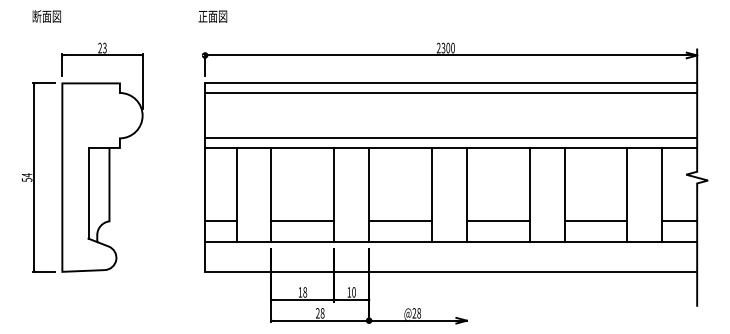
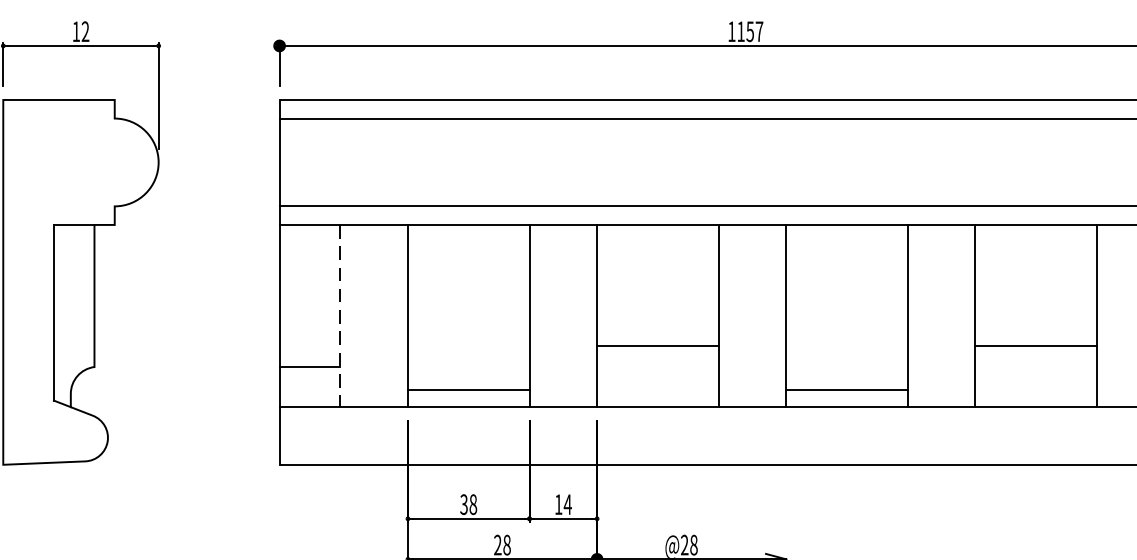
text: (102, 47) -> (80, 30), 23 -> 12
text: (445, 47) -> (744, 30), 2300 -> 1157
line: (236, 195) -> (340, 316), solid -> dashed
line: (302, 221) -> (468, 390), moved
line: (400, 221) -> (657, 346), moved
line: (497, 221) -> (845, 390), moved
line: (595, 221) -> (1035, 346), moved
text: (300, 292) -> (464, 504), 18 -> 38
text: (353, 292) -> (566, 504), 10 -> 14

